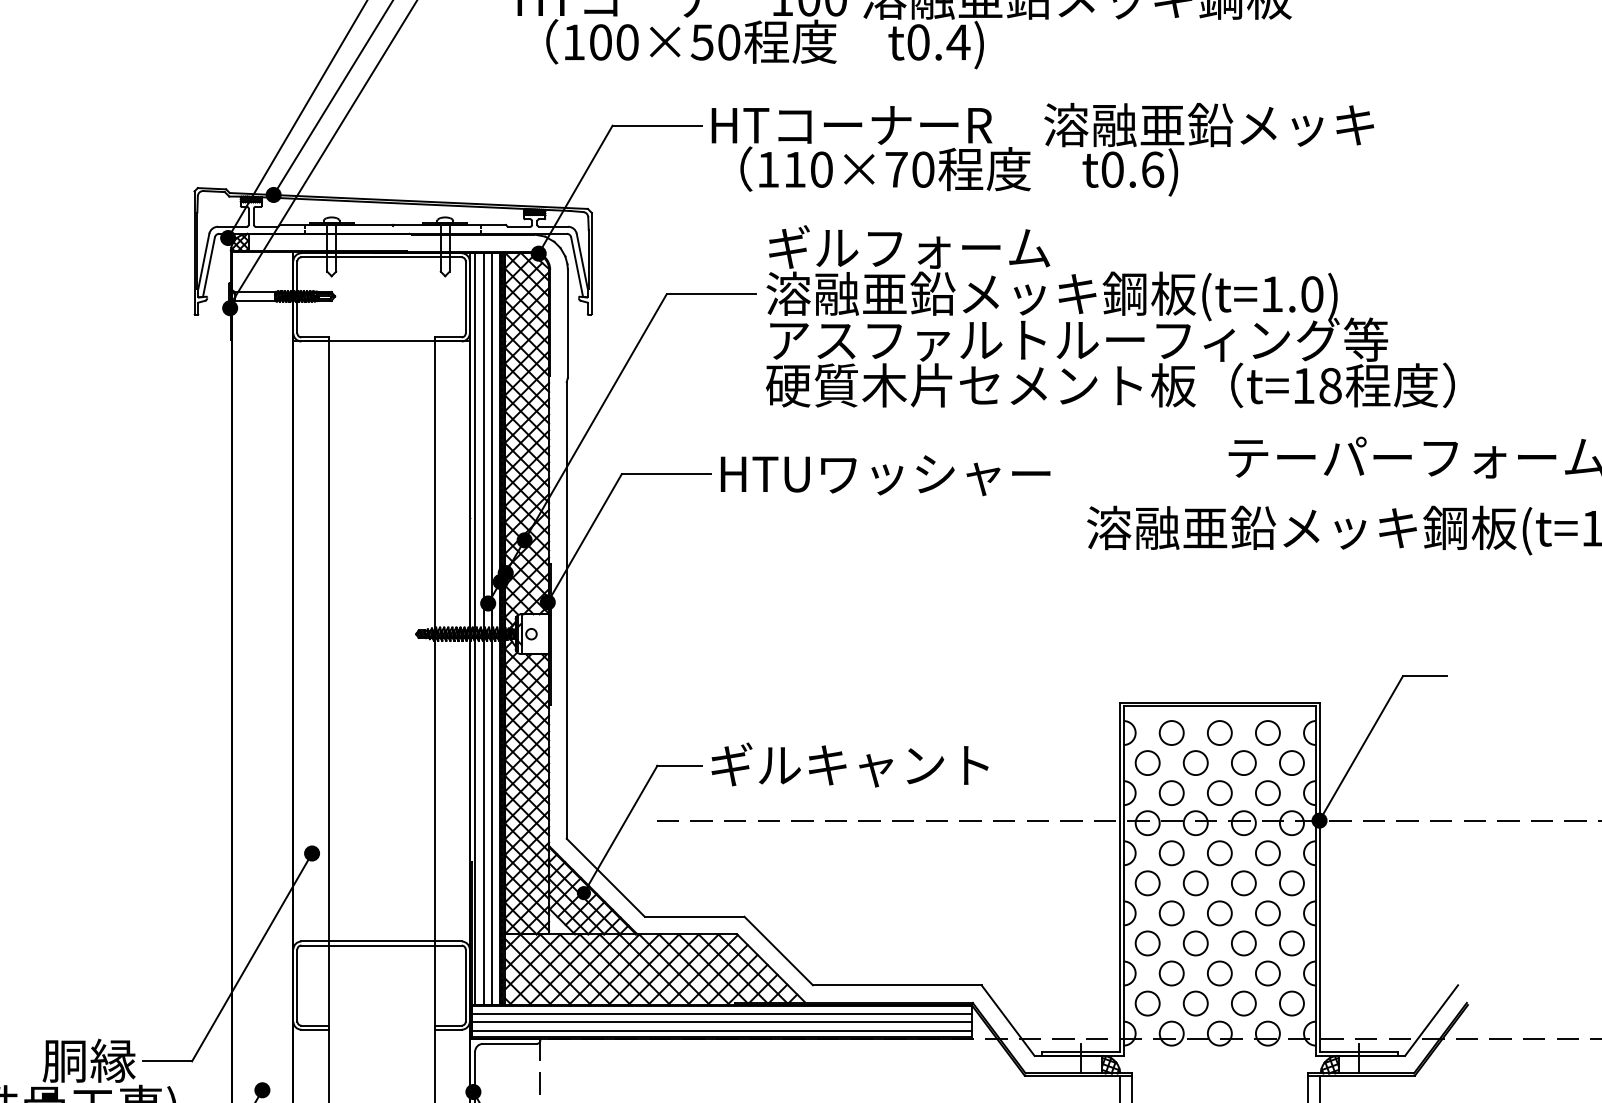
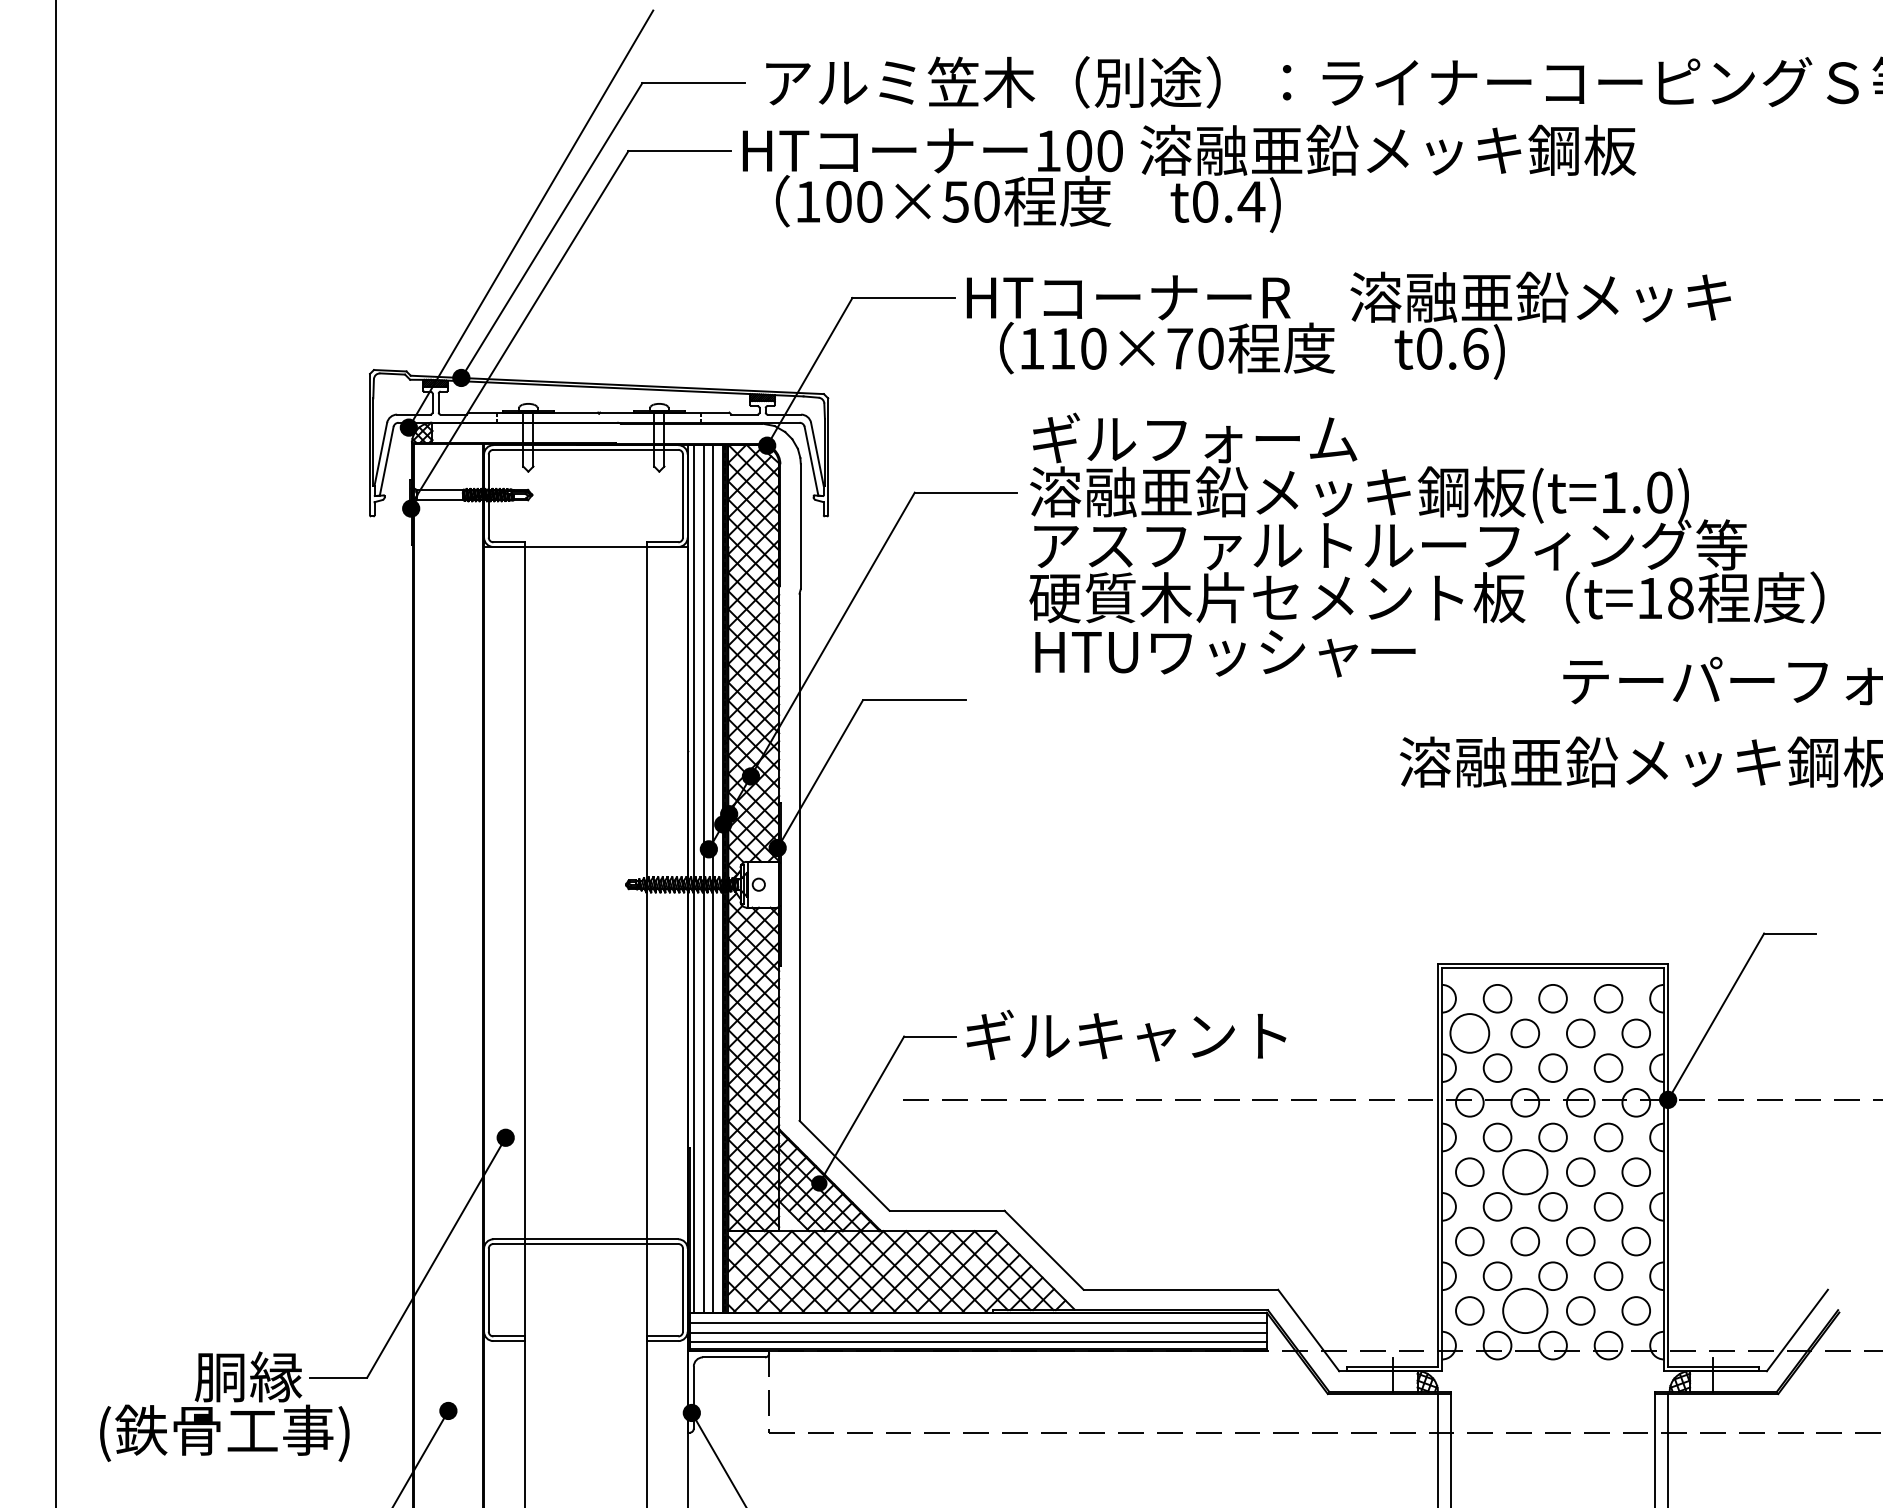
text: (885, 475) -> (1225, 653), moved
circle: (1147, 763) -> (1469, 1033), size x1.4
circle: (1195, 883) -> (1525, 1172), size x1.6
circle: (1195, 1003) -> (1525, 1310), size x1.6

